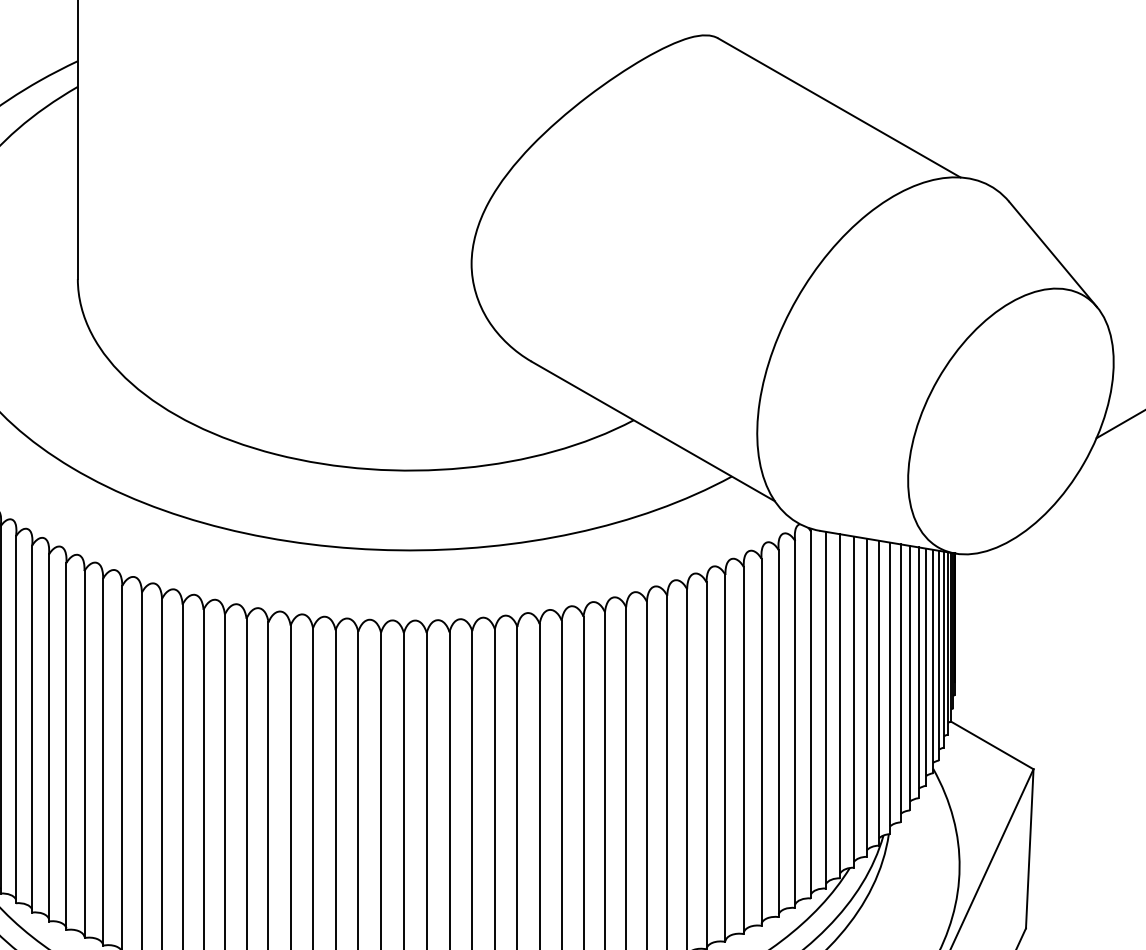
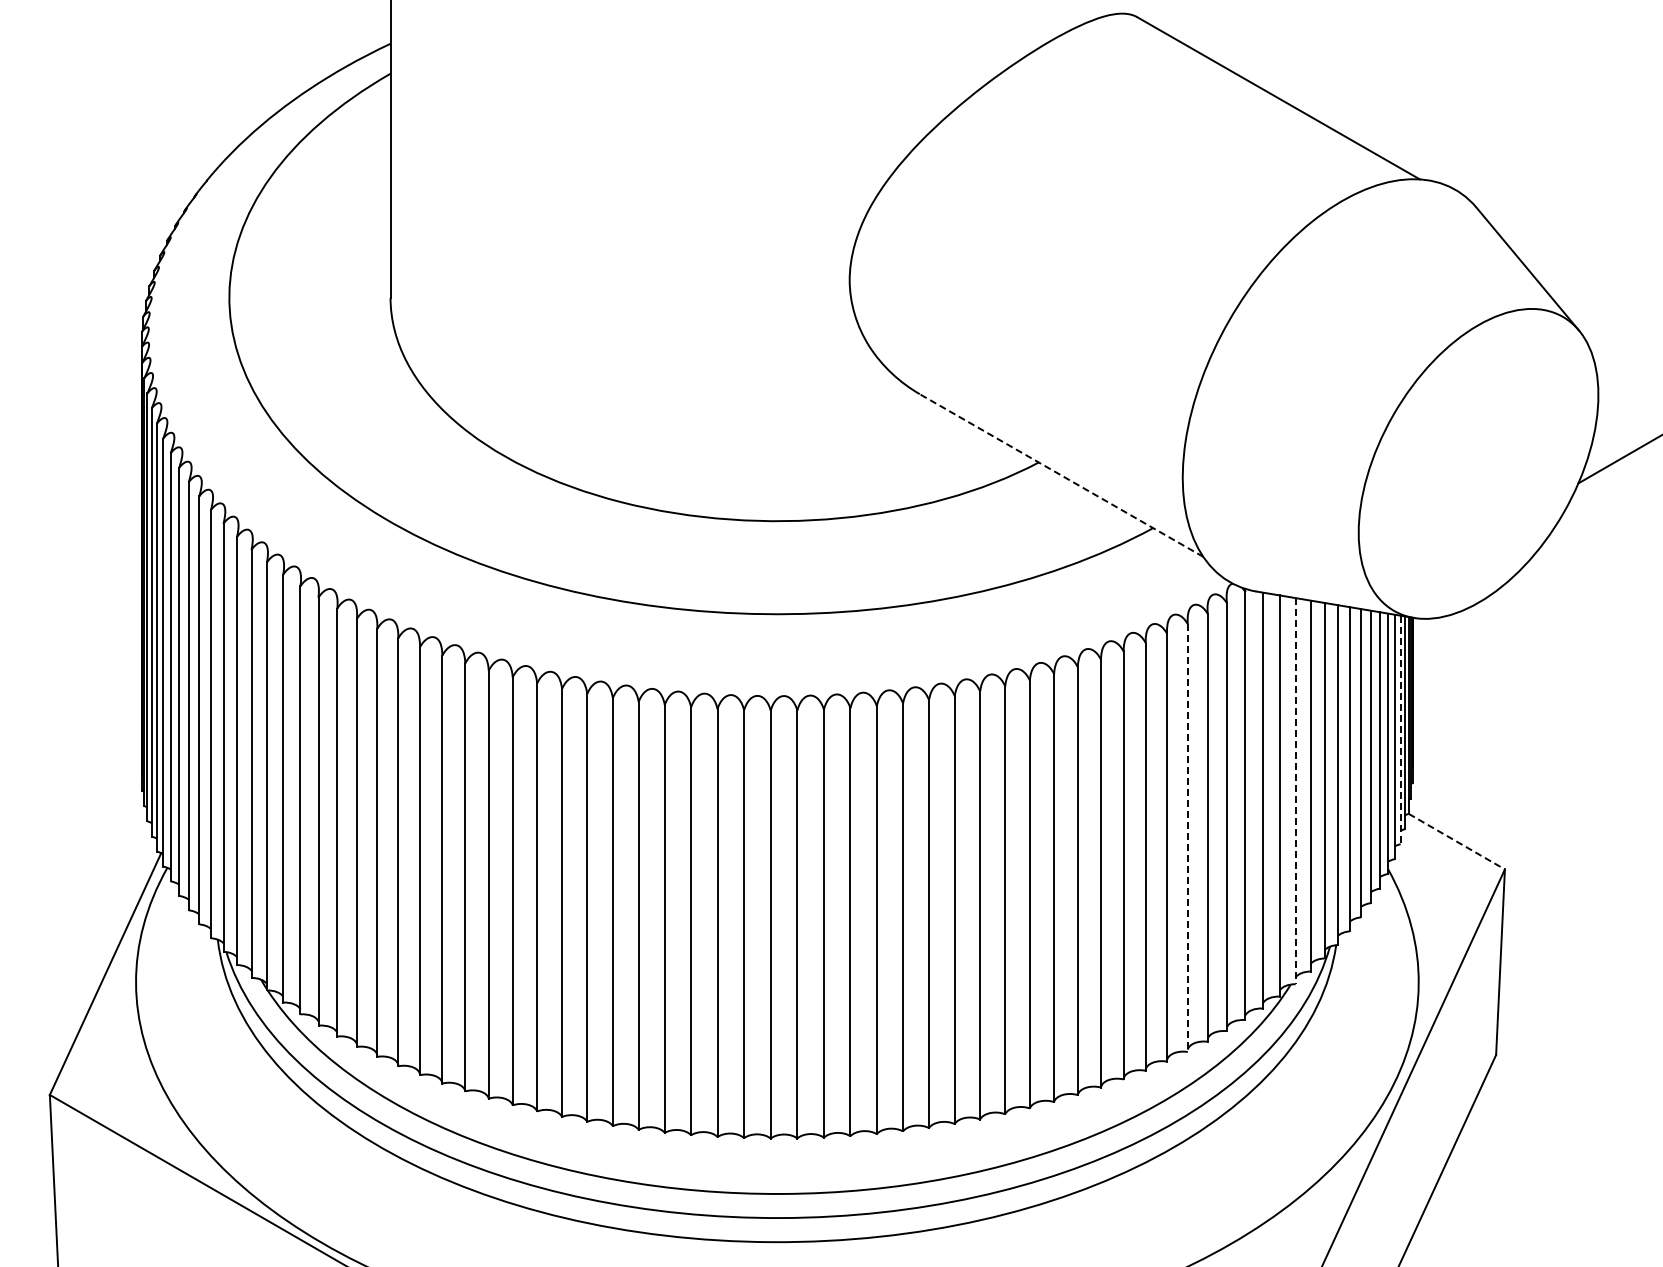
line: (653, 431) -> (1061, 475), solid -> dashed
line: (943, 650) -> (1400, 730), solid -> dashed
line: (853, 702) -> (1295, 791), solid -> dashed
line: (761, 742) -> (1187, 838), solid -> dashed
line: (992, 745) -> (1456, 841), solid -> dashed

